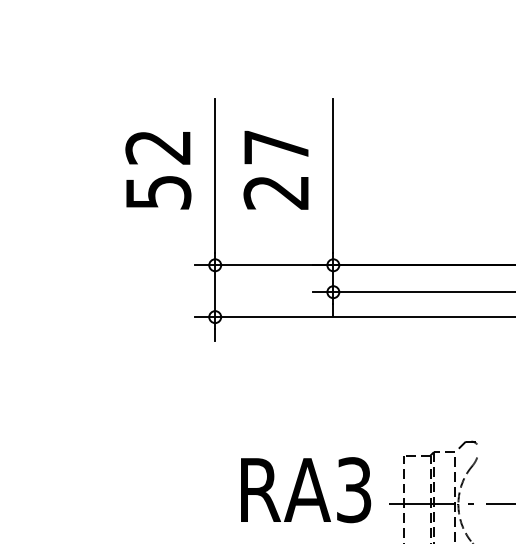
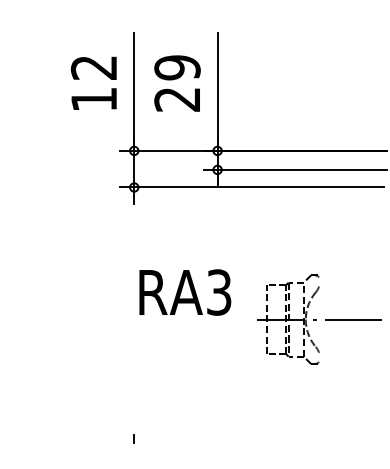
text: (276, 147) -> (177, 67), 27 -> 29
text: (158, 192) -> (94, 99), 52 -> 12
text: (306, 490) -> (185, 292), moved

